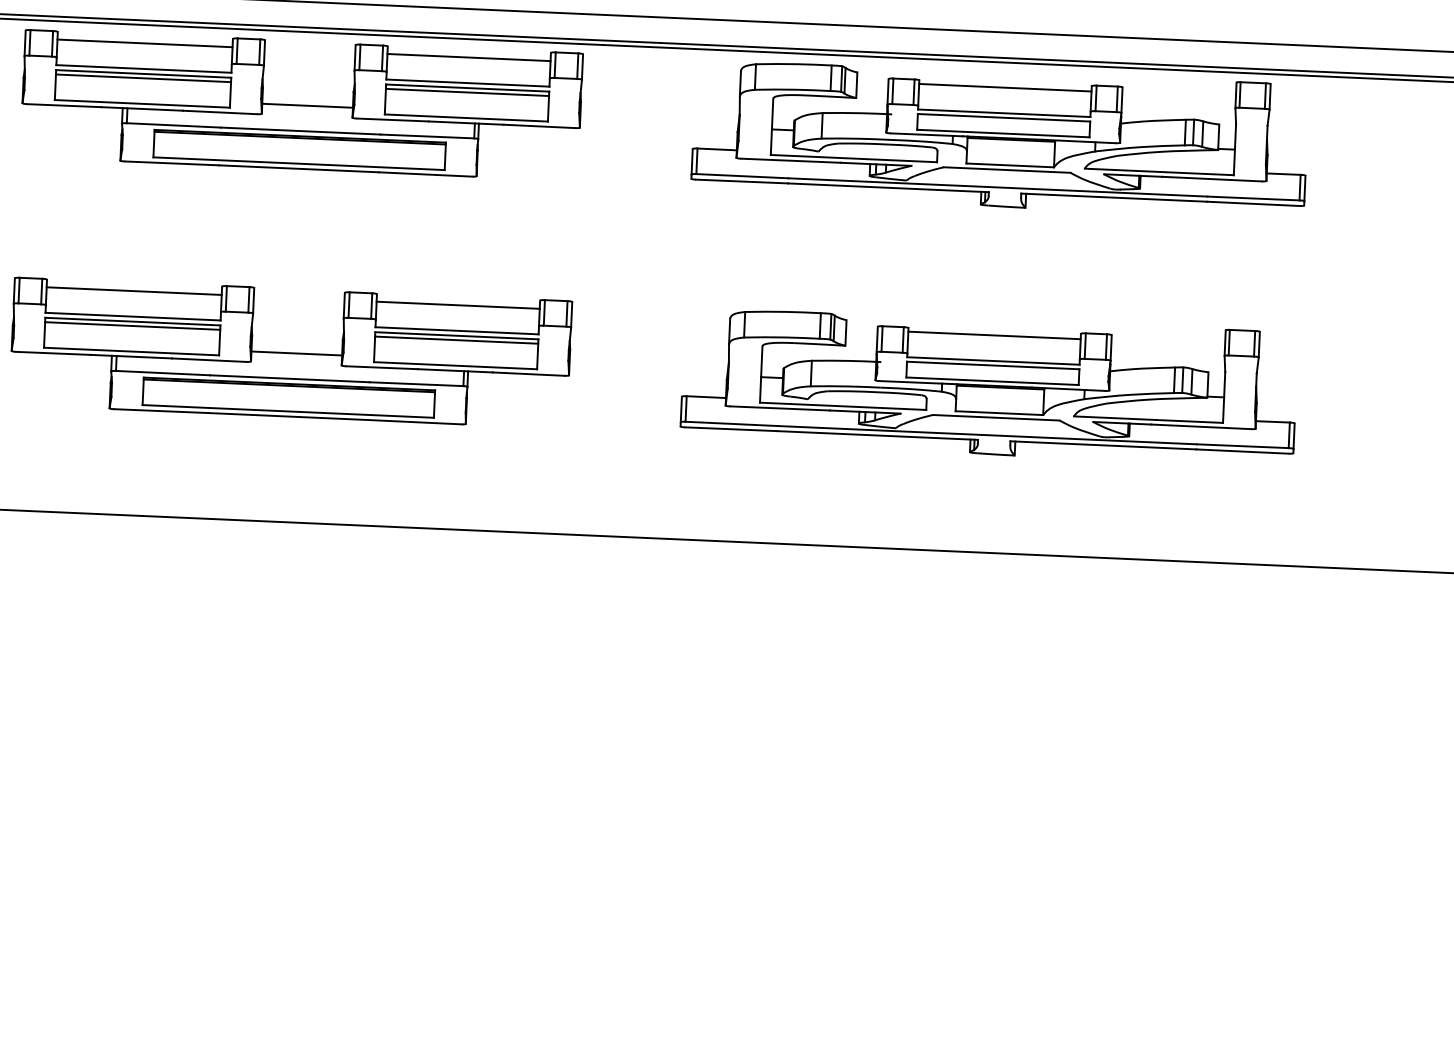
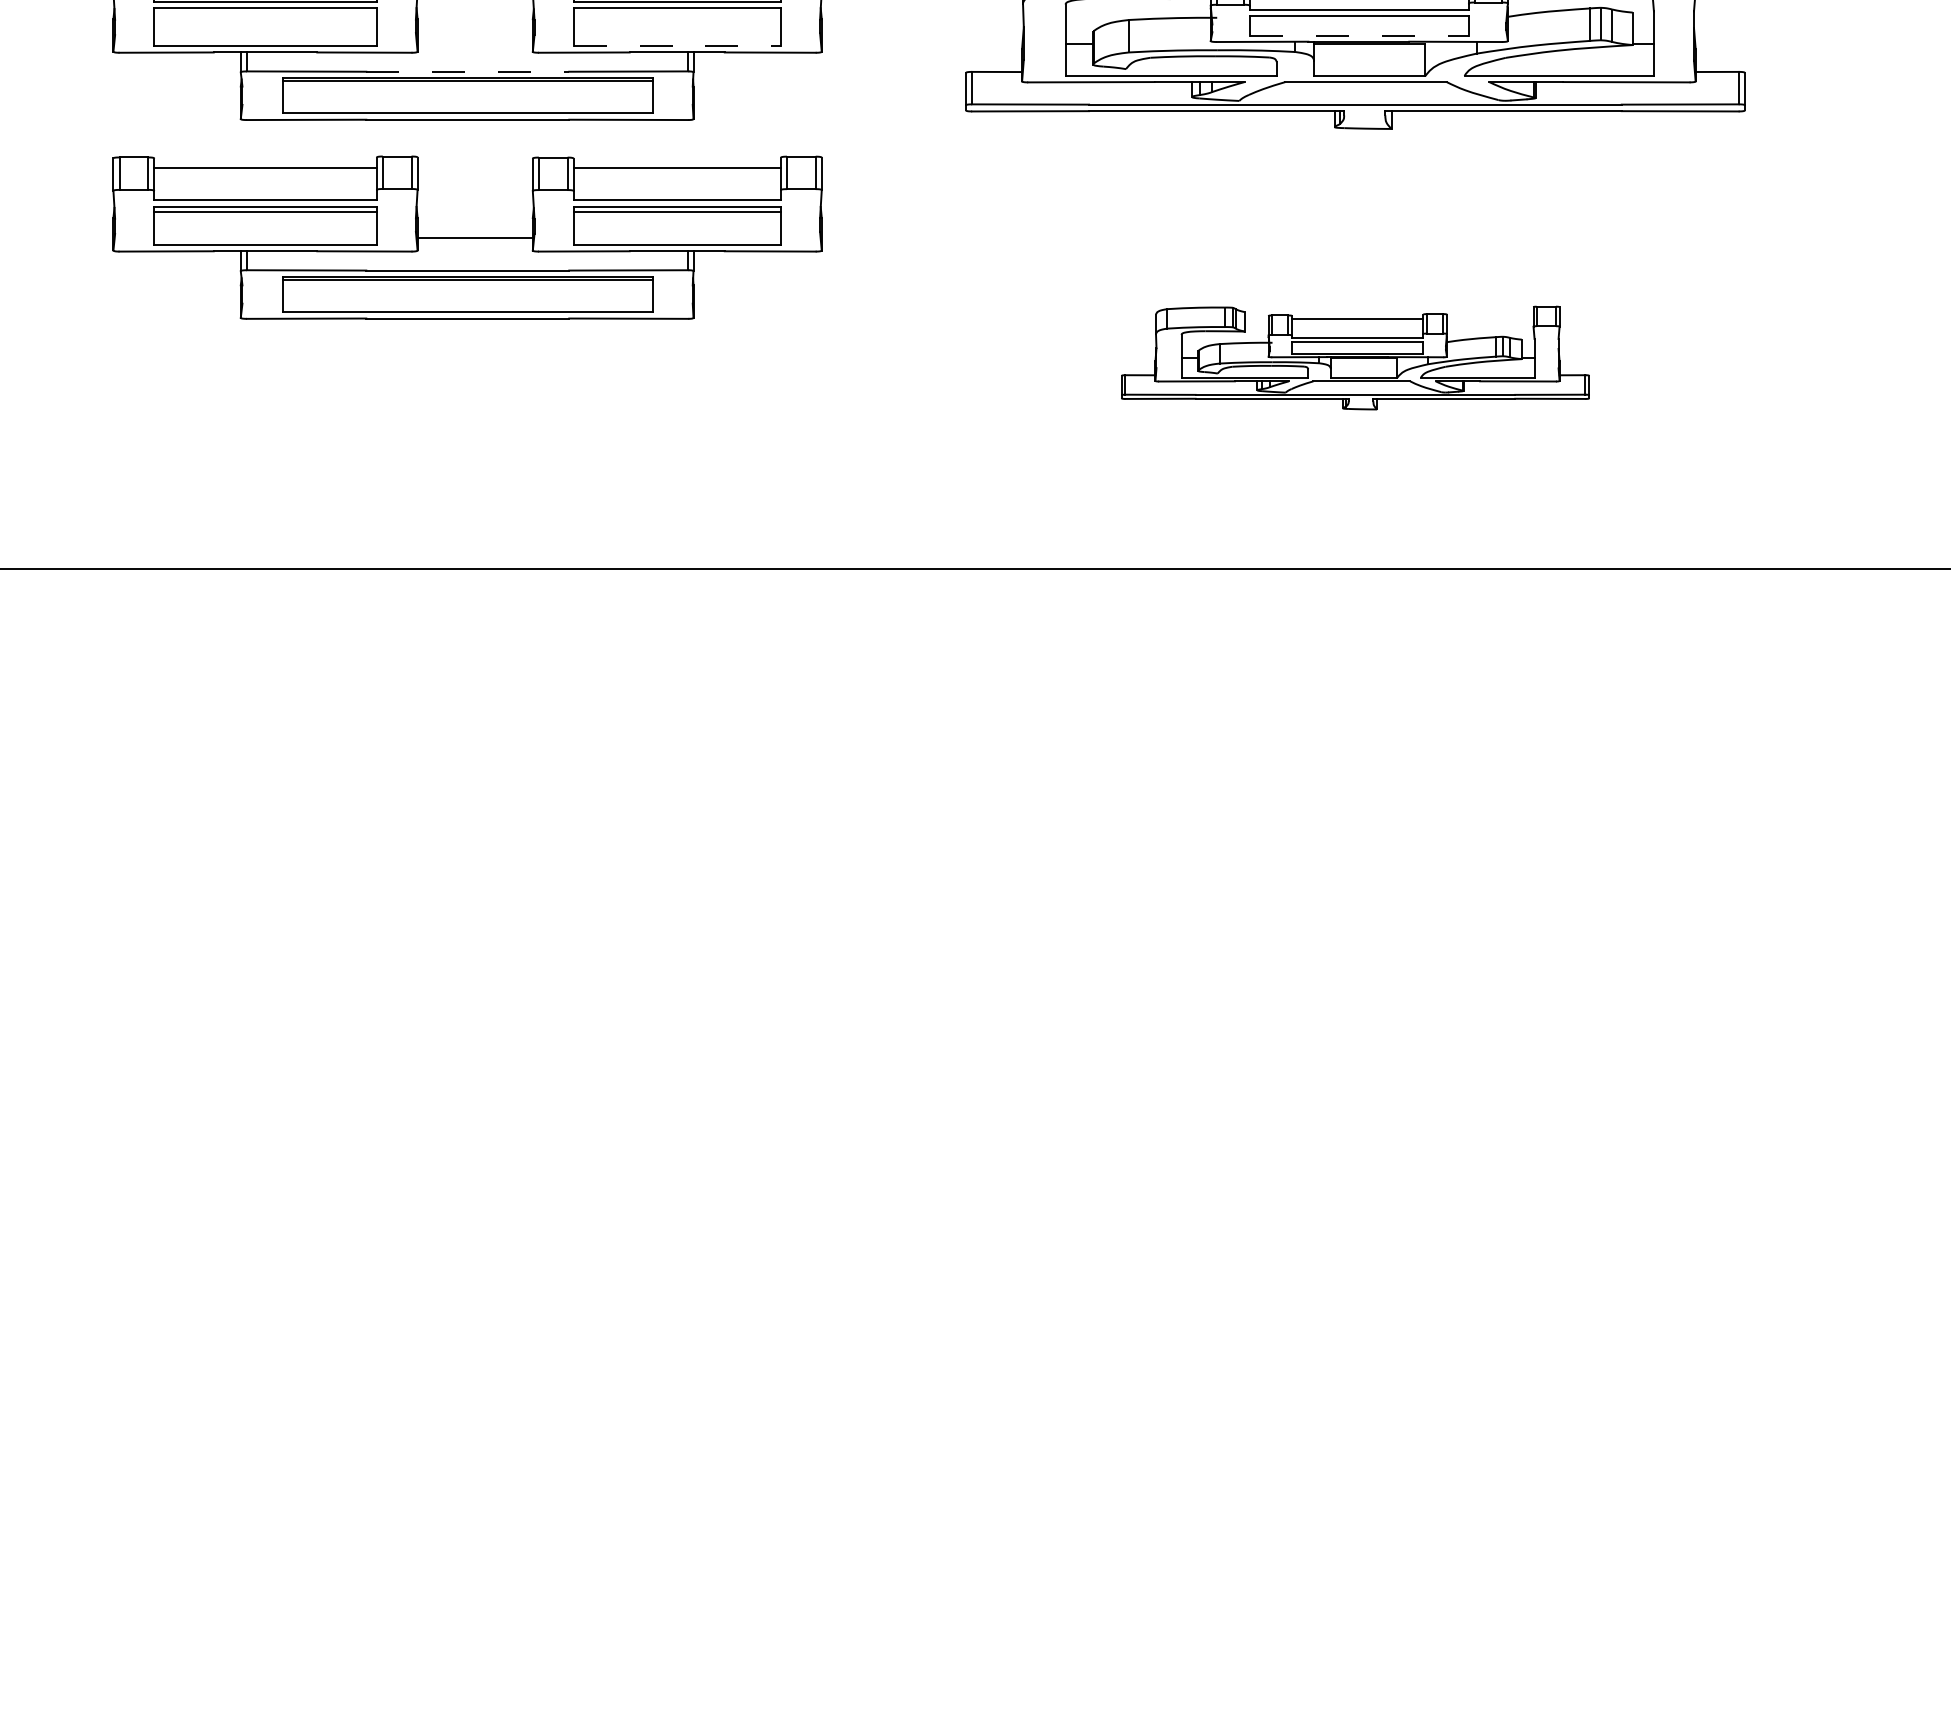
line: (143, 78) -> (265, 13), removed
line: (466, 92) -> (676, 13), removed
line: (307, 105) -> (474, 39), removed
line: (466, 118) -> (677, 46), solid -> dashed
line: (301, 130) -> (468, 71), solid -> dashed
line: (1003, 133) -> (1359, 35), solid -> dashed
part: (290, 352) -> (467, 237), moved
part: (989, 386) -> (1355, 357), size x0.6

